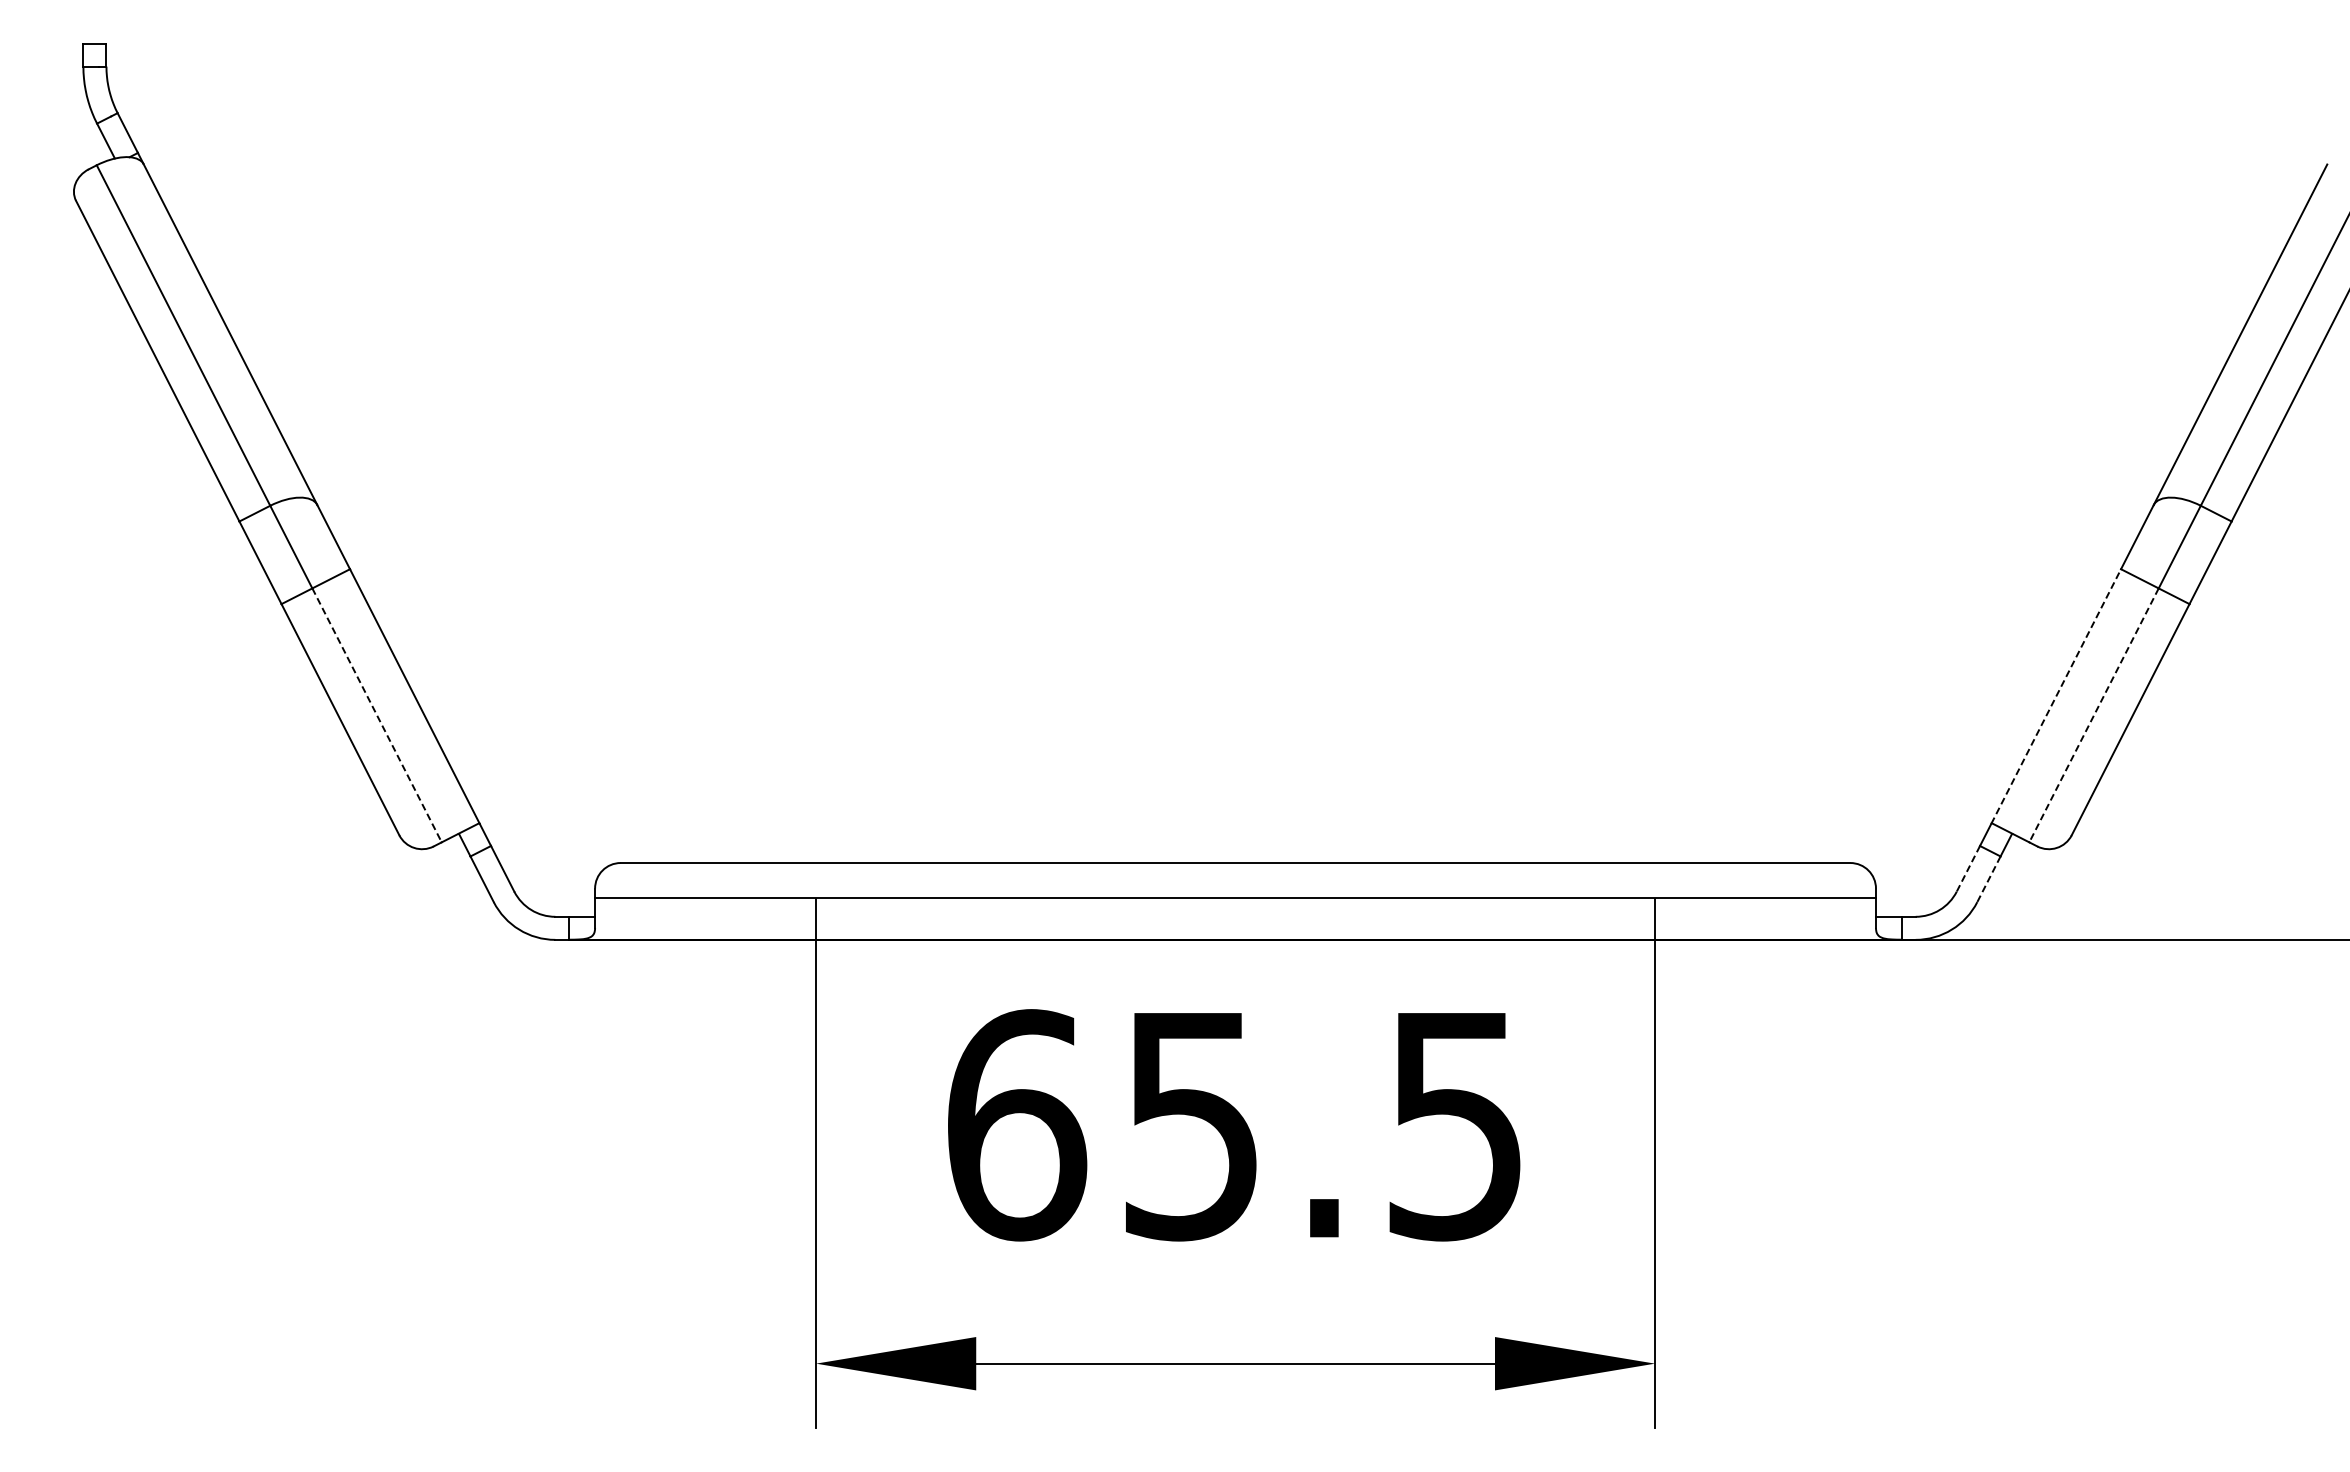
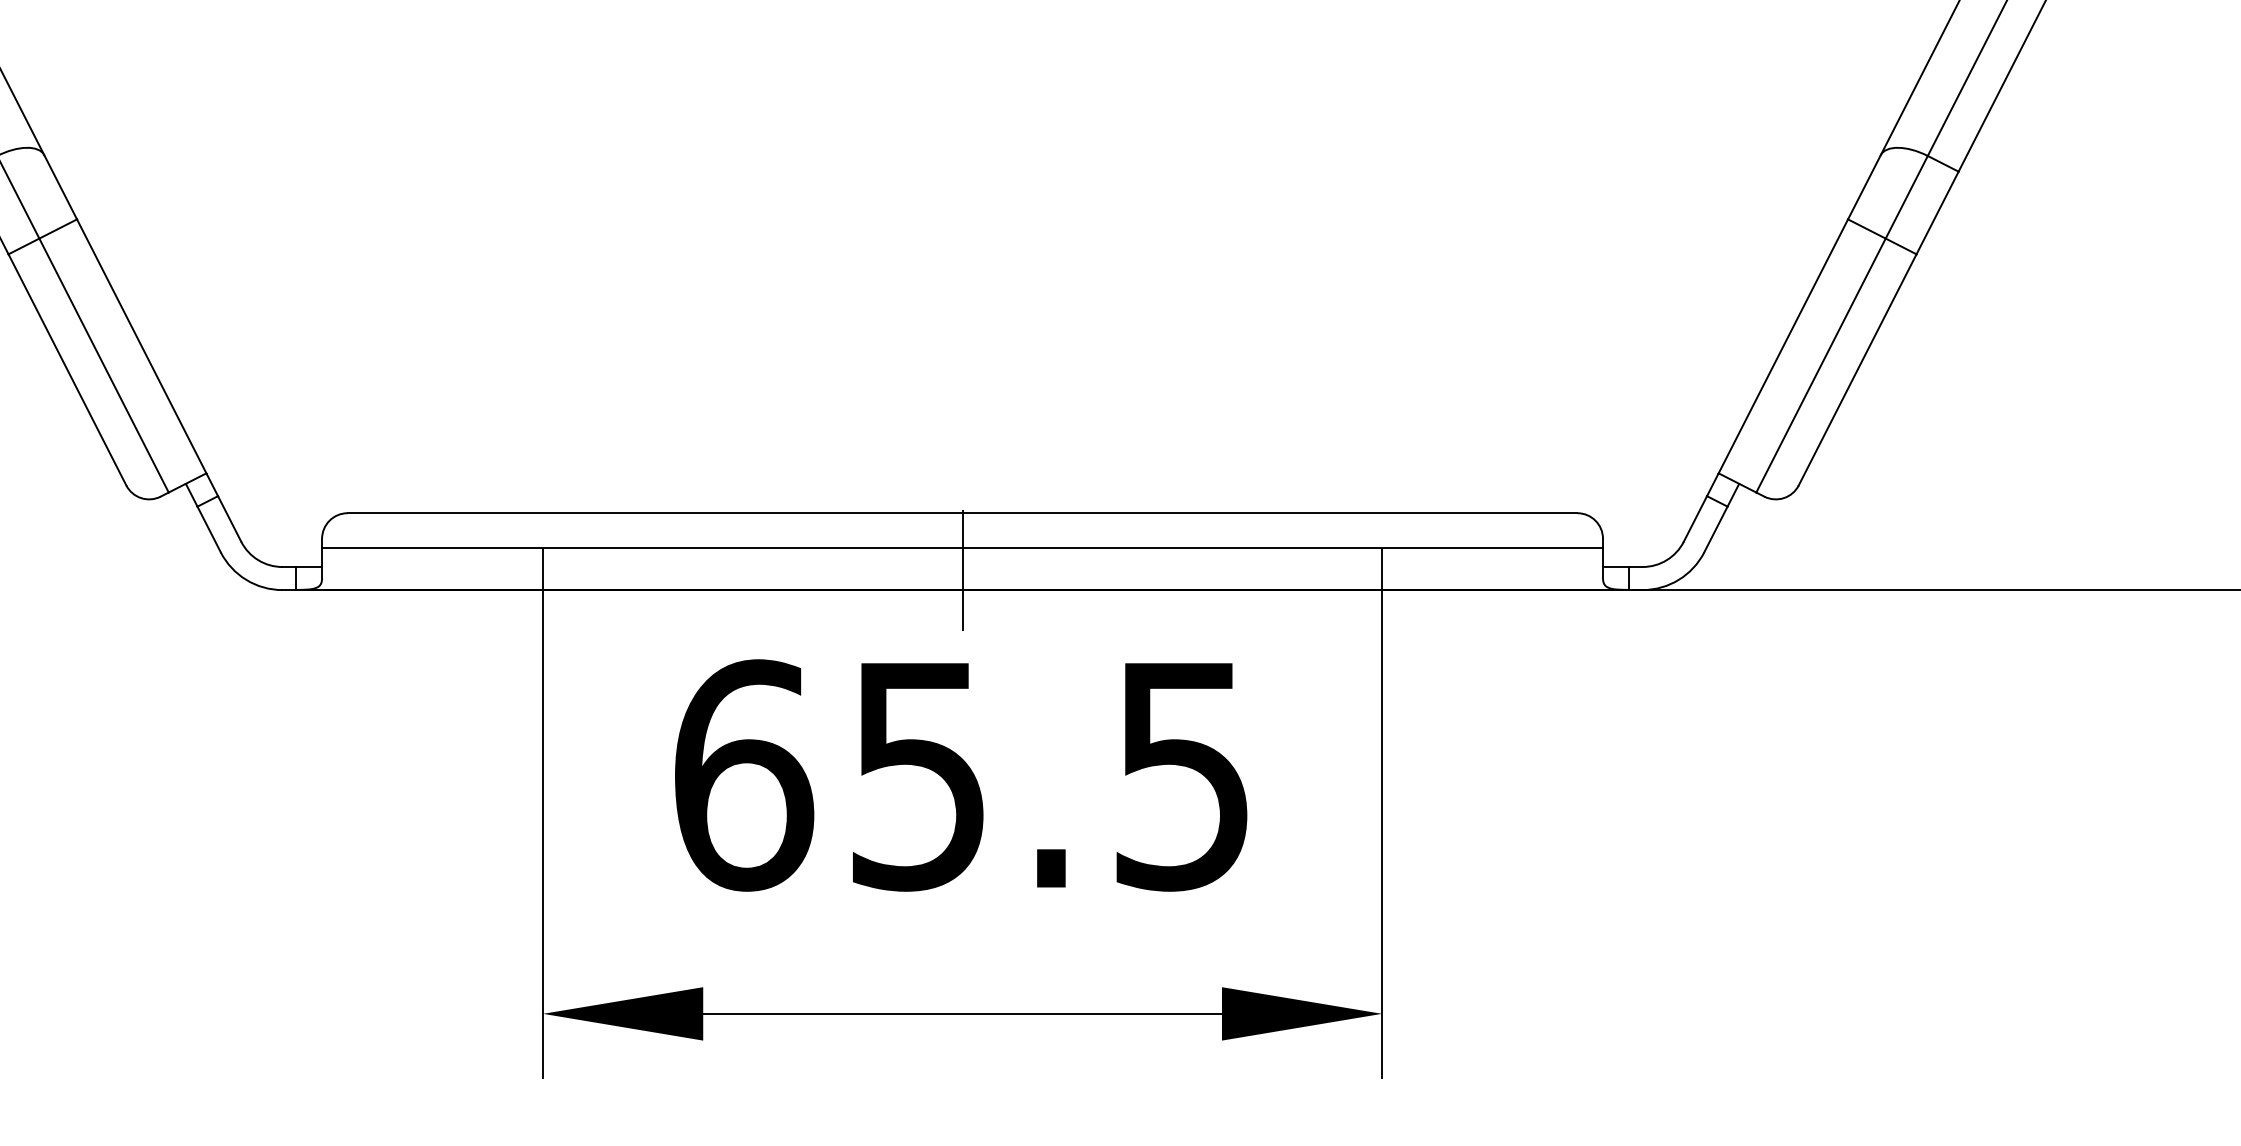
line: (2056, 696) -> (1783, 346), dashed -> solid
line: (377, 715) -> (104, 365), dashed -> solid
line: (2094, 715) -> (1821, 365), dashed -> solid
line: (1968, 868) -> (1695, 518), dashed -> solid
line: (1988, 879) -> (1715, 529), dashed -> solid
line: (1235, 920) -> (962, 570), added

